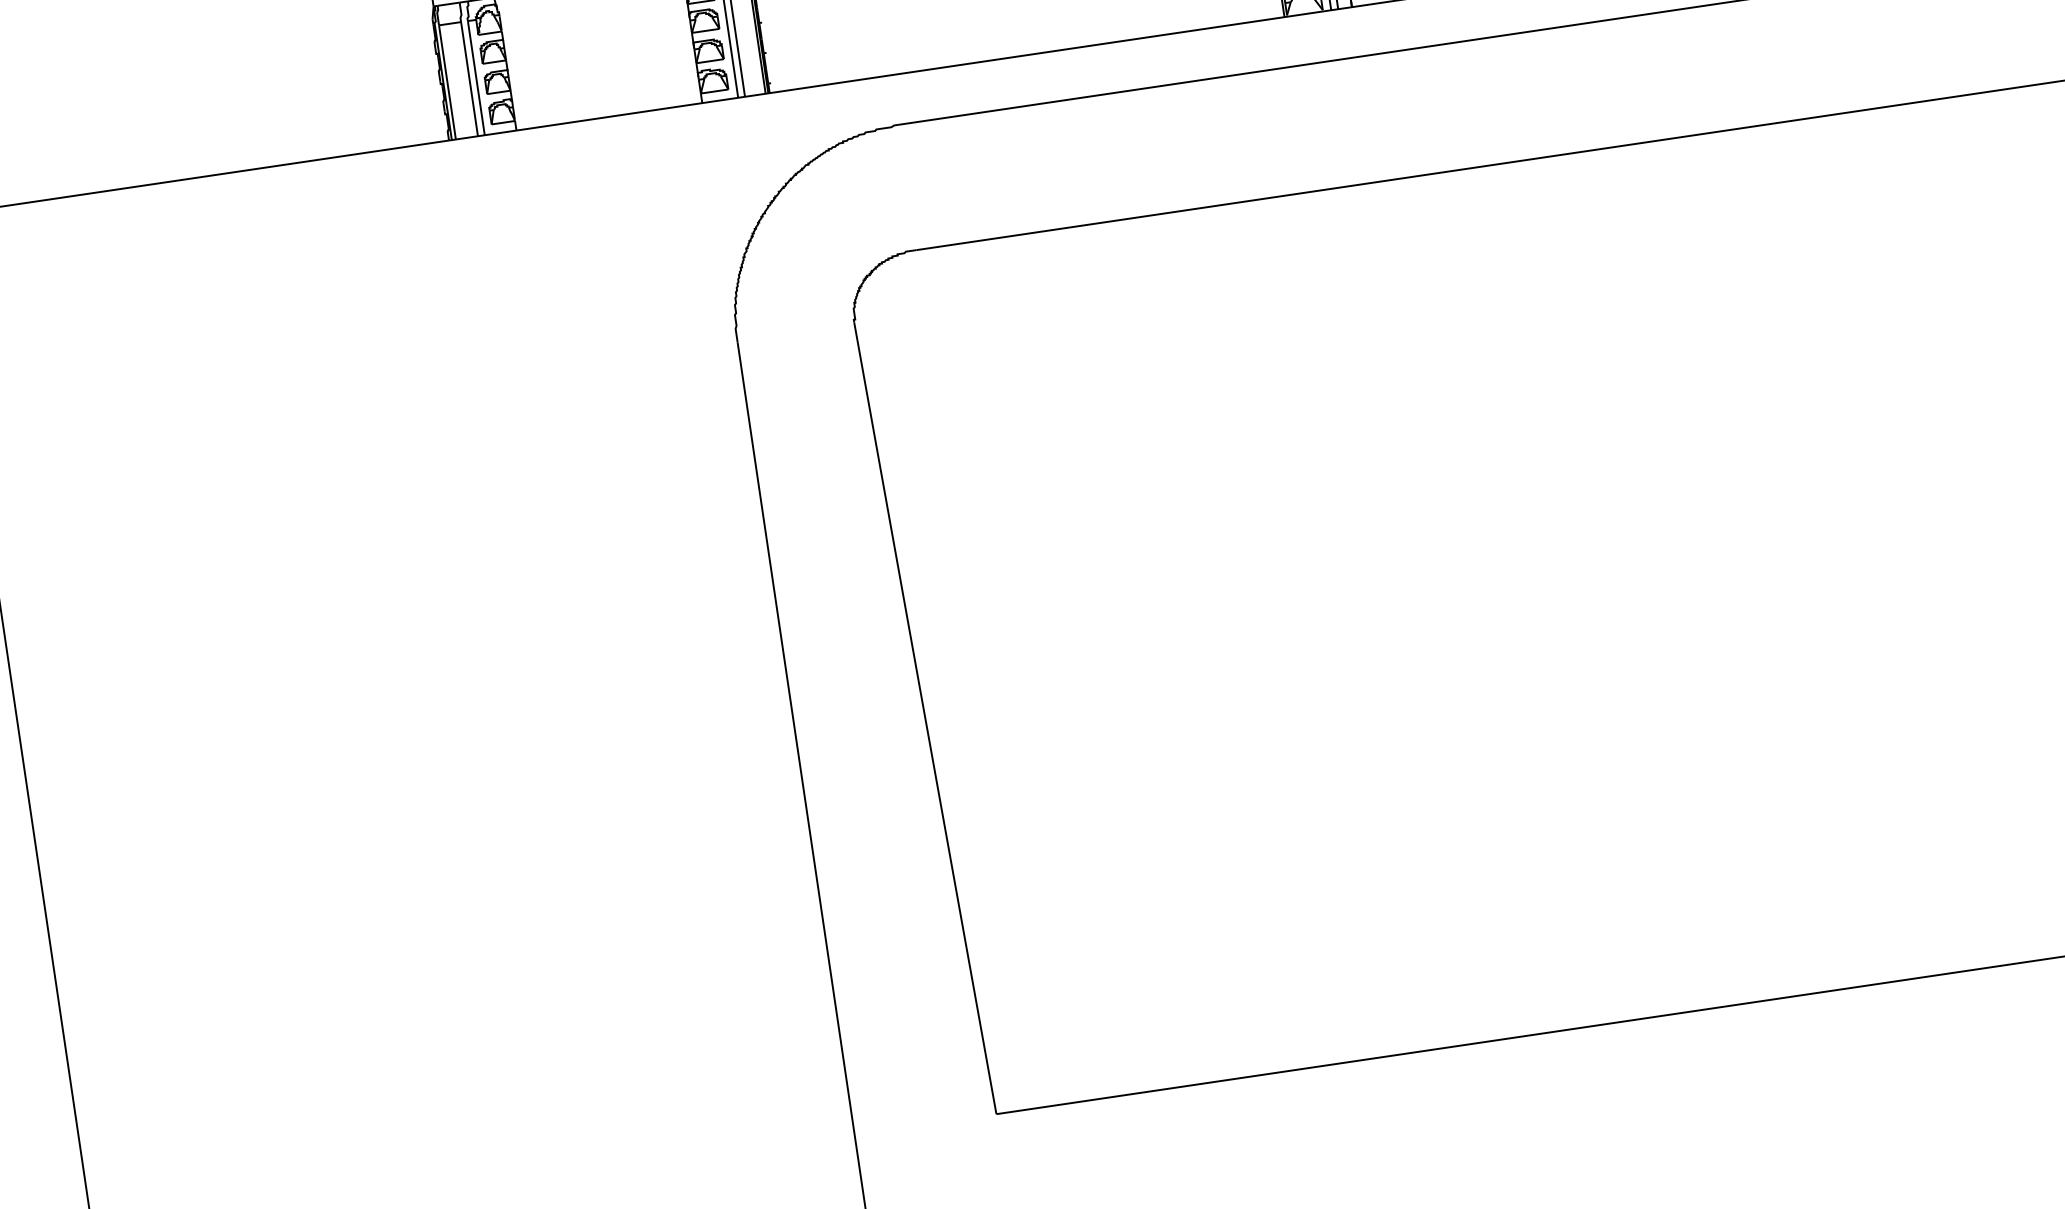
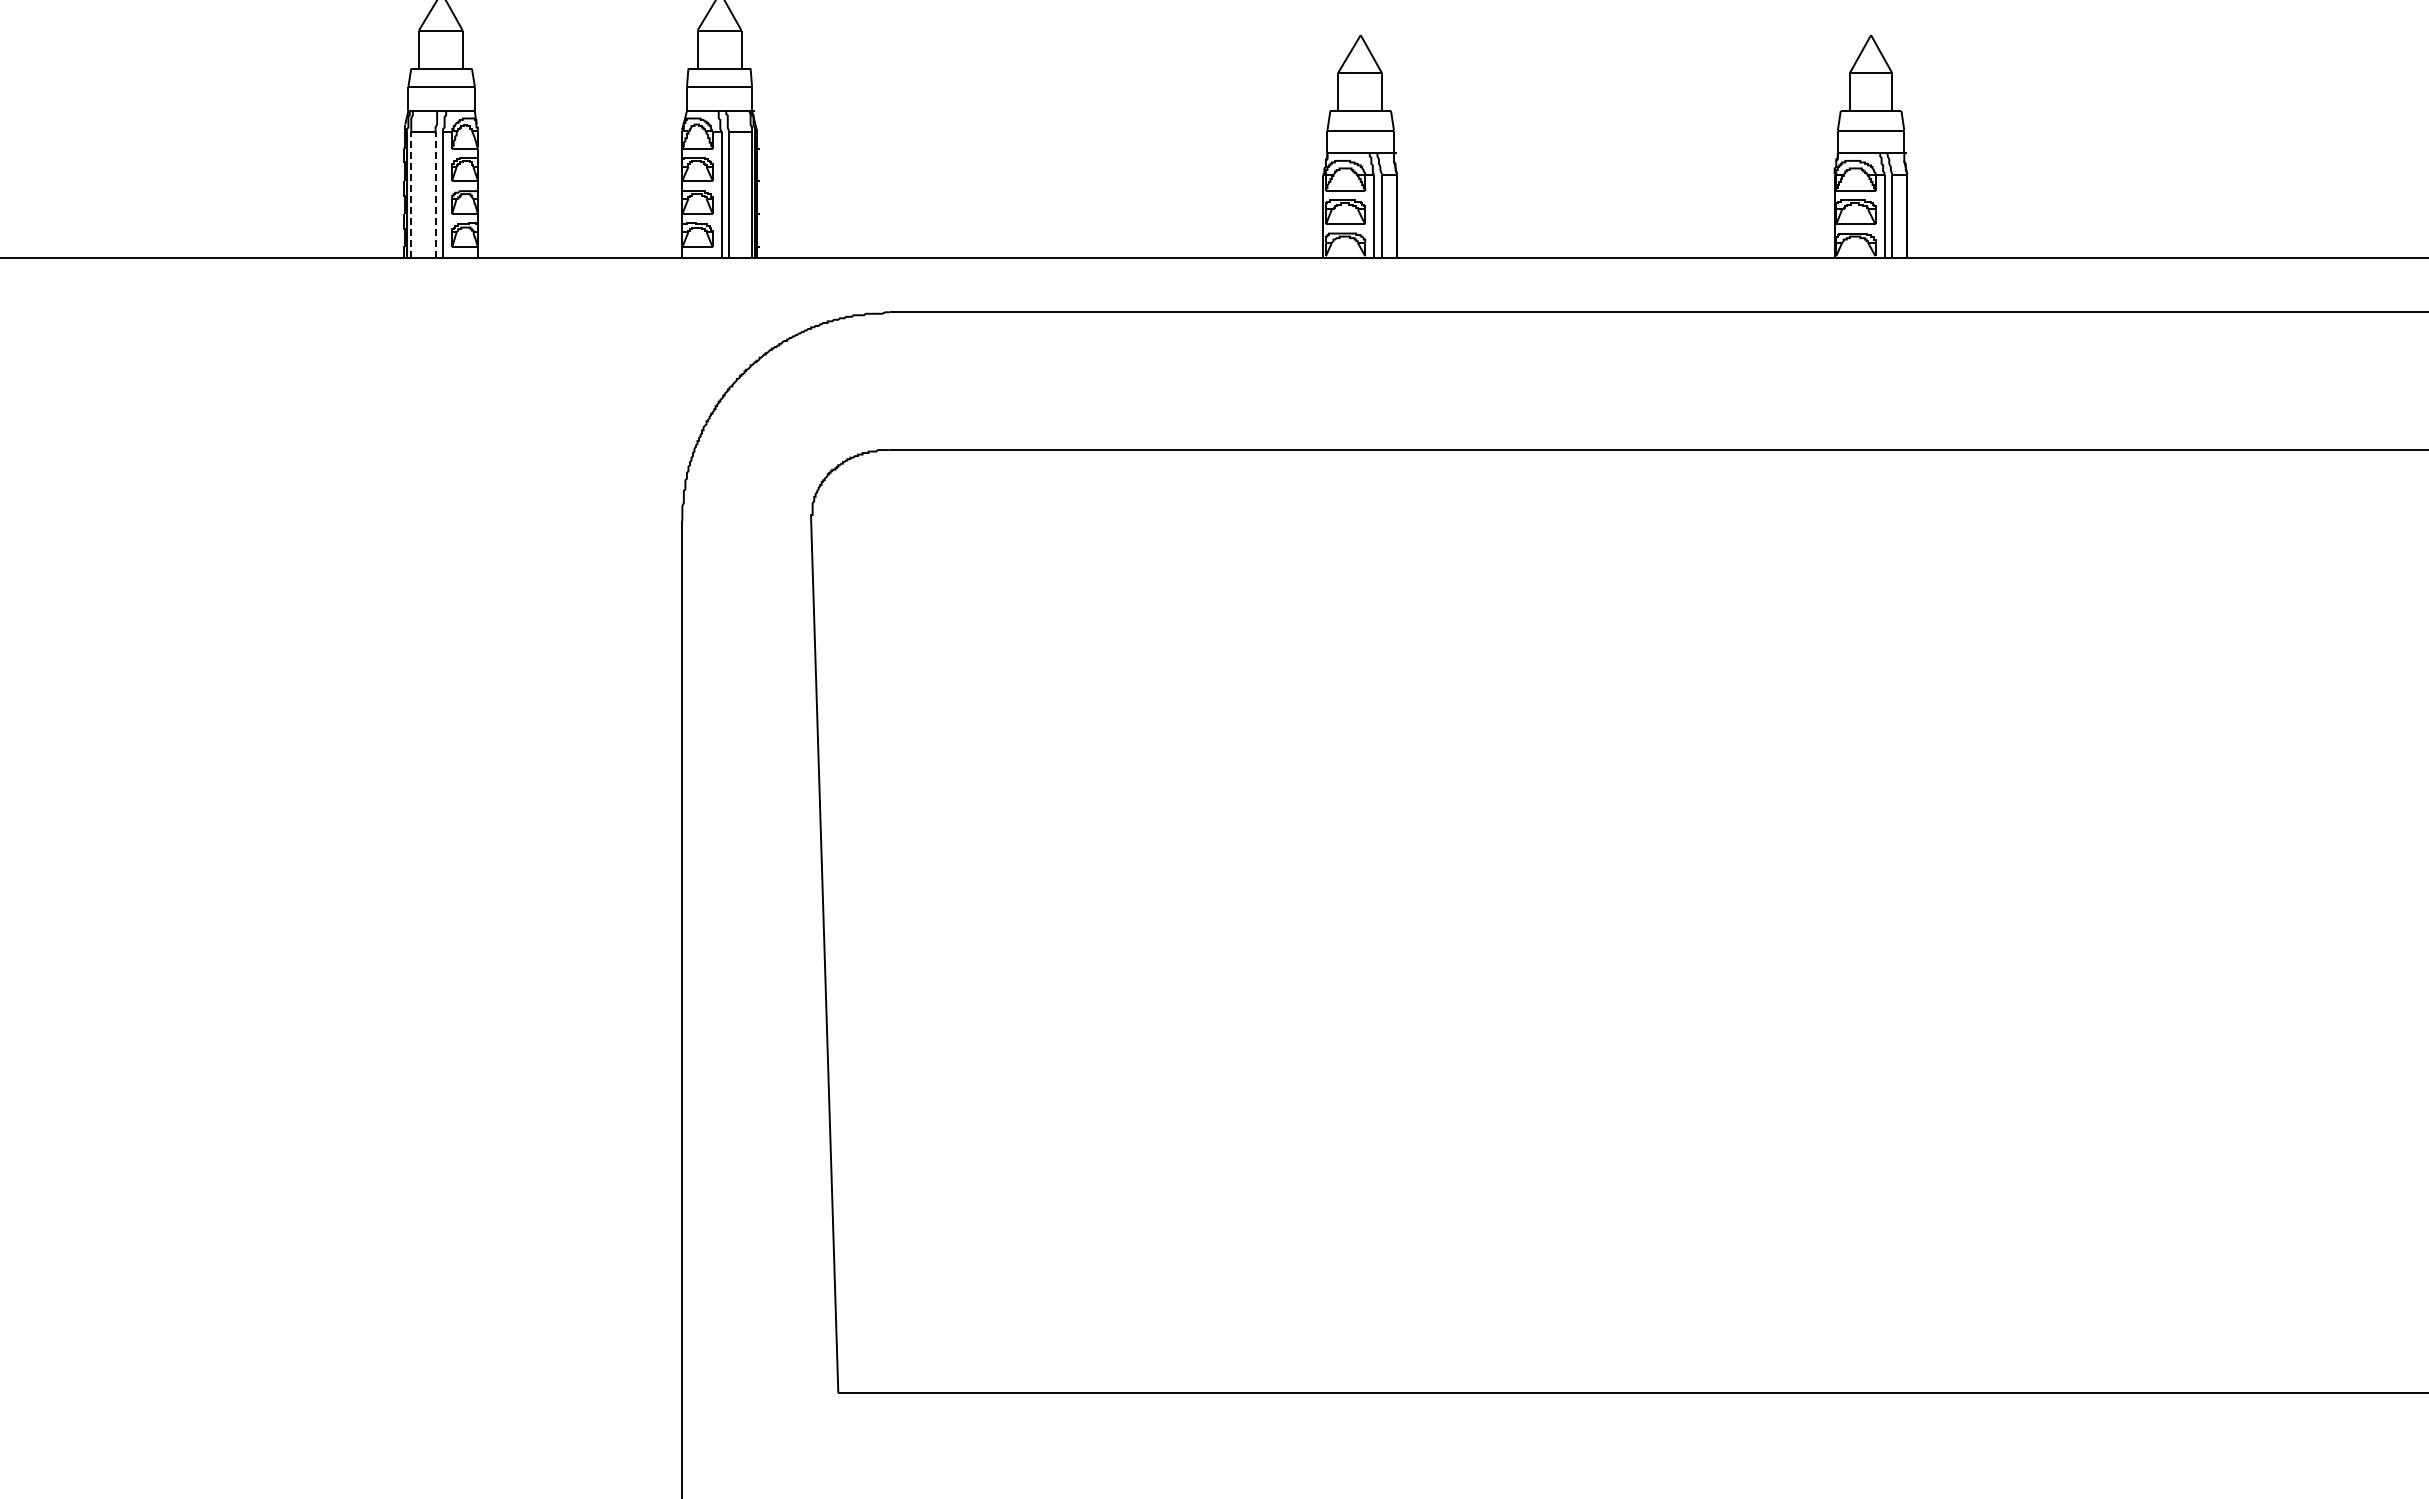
line: (469, 78) -> (435, 194), solid -> dashed
line: (447, 81) -> (411, 194), solid -> dashed

